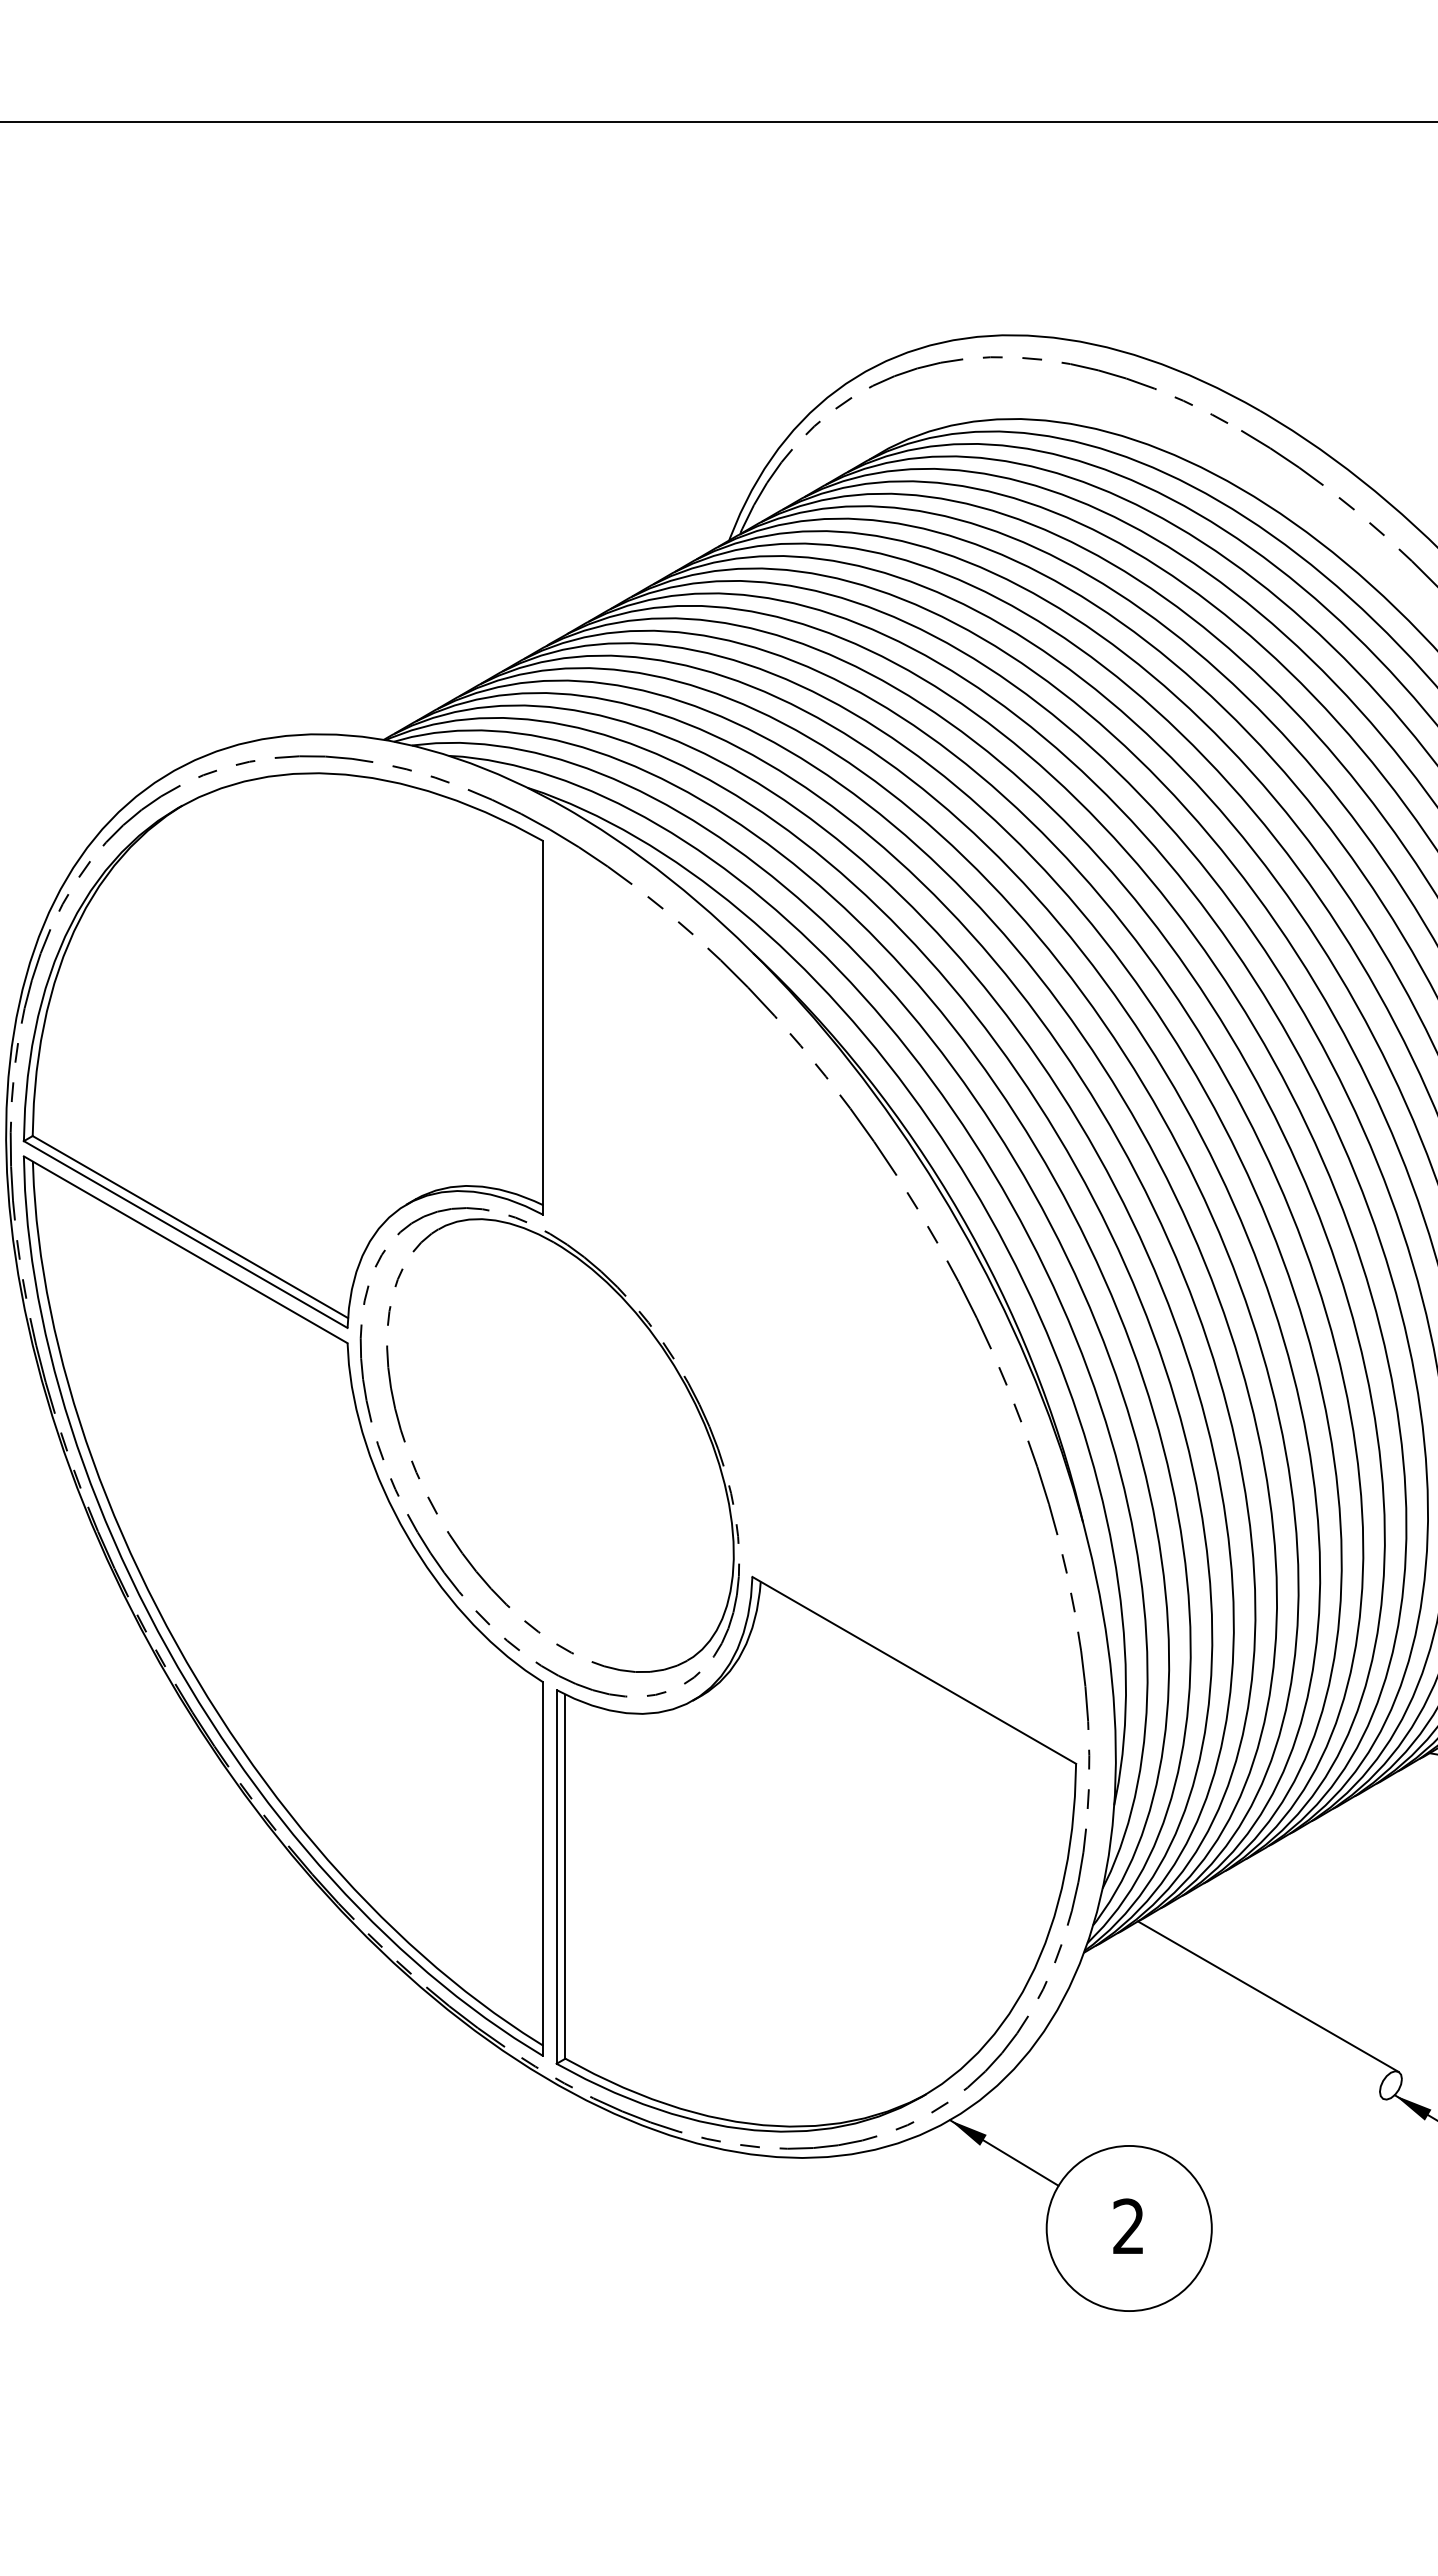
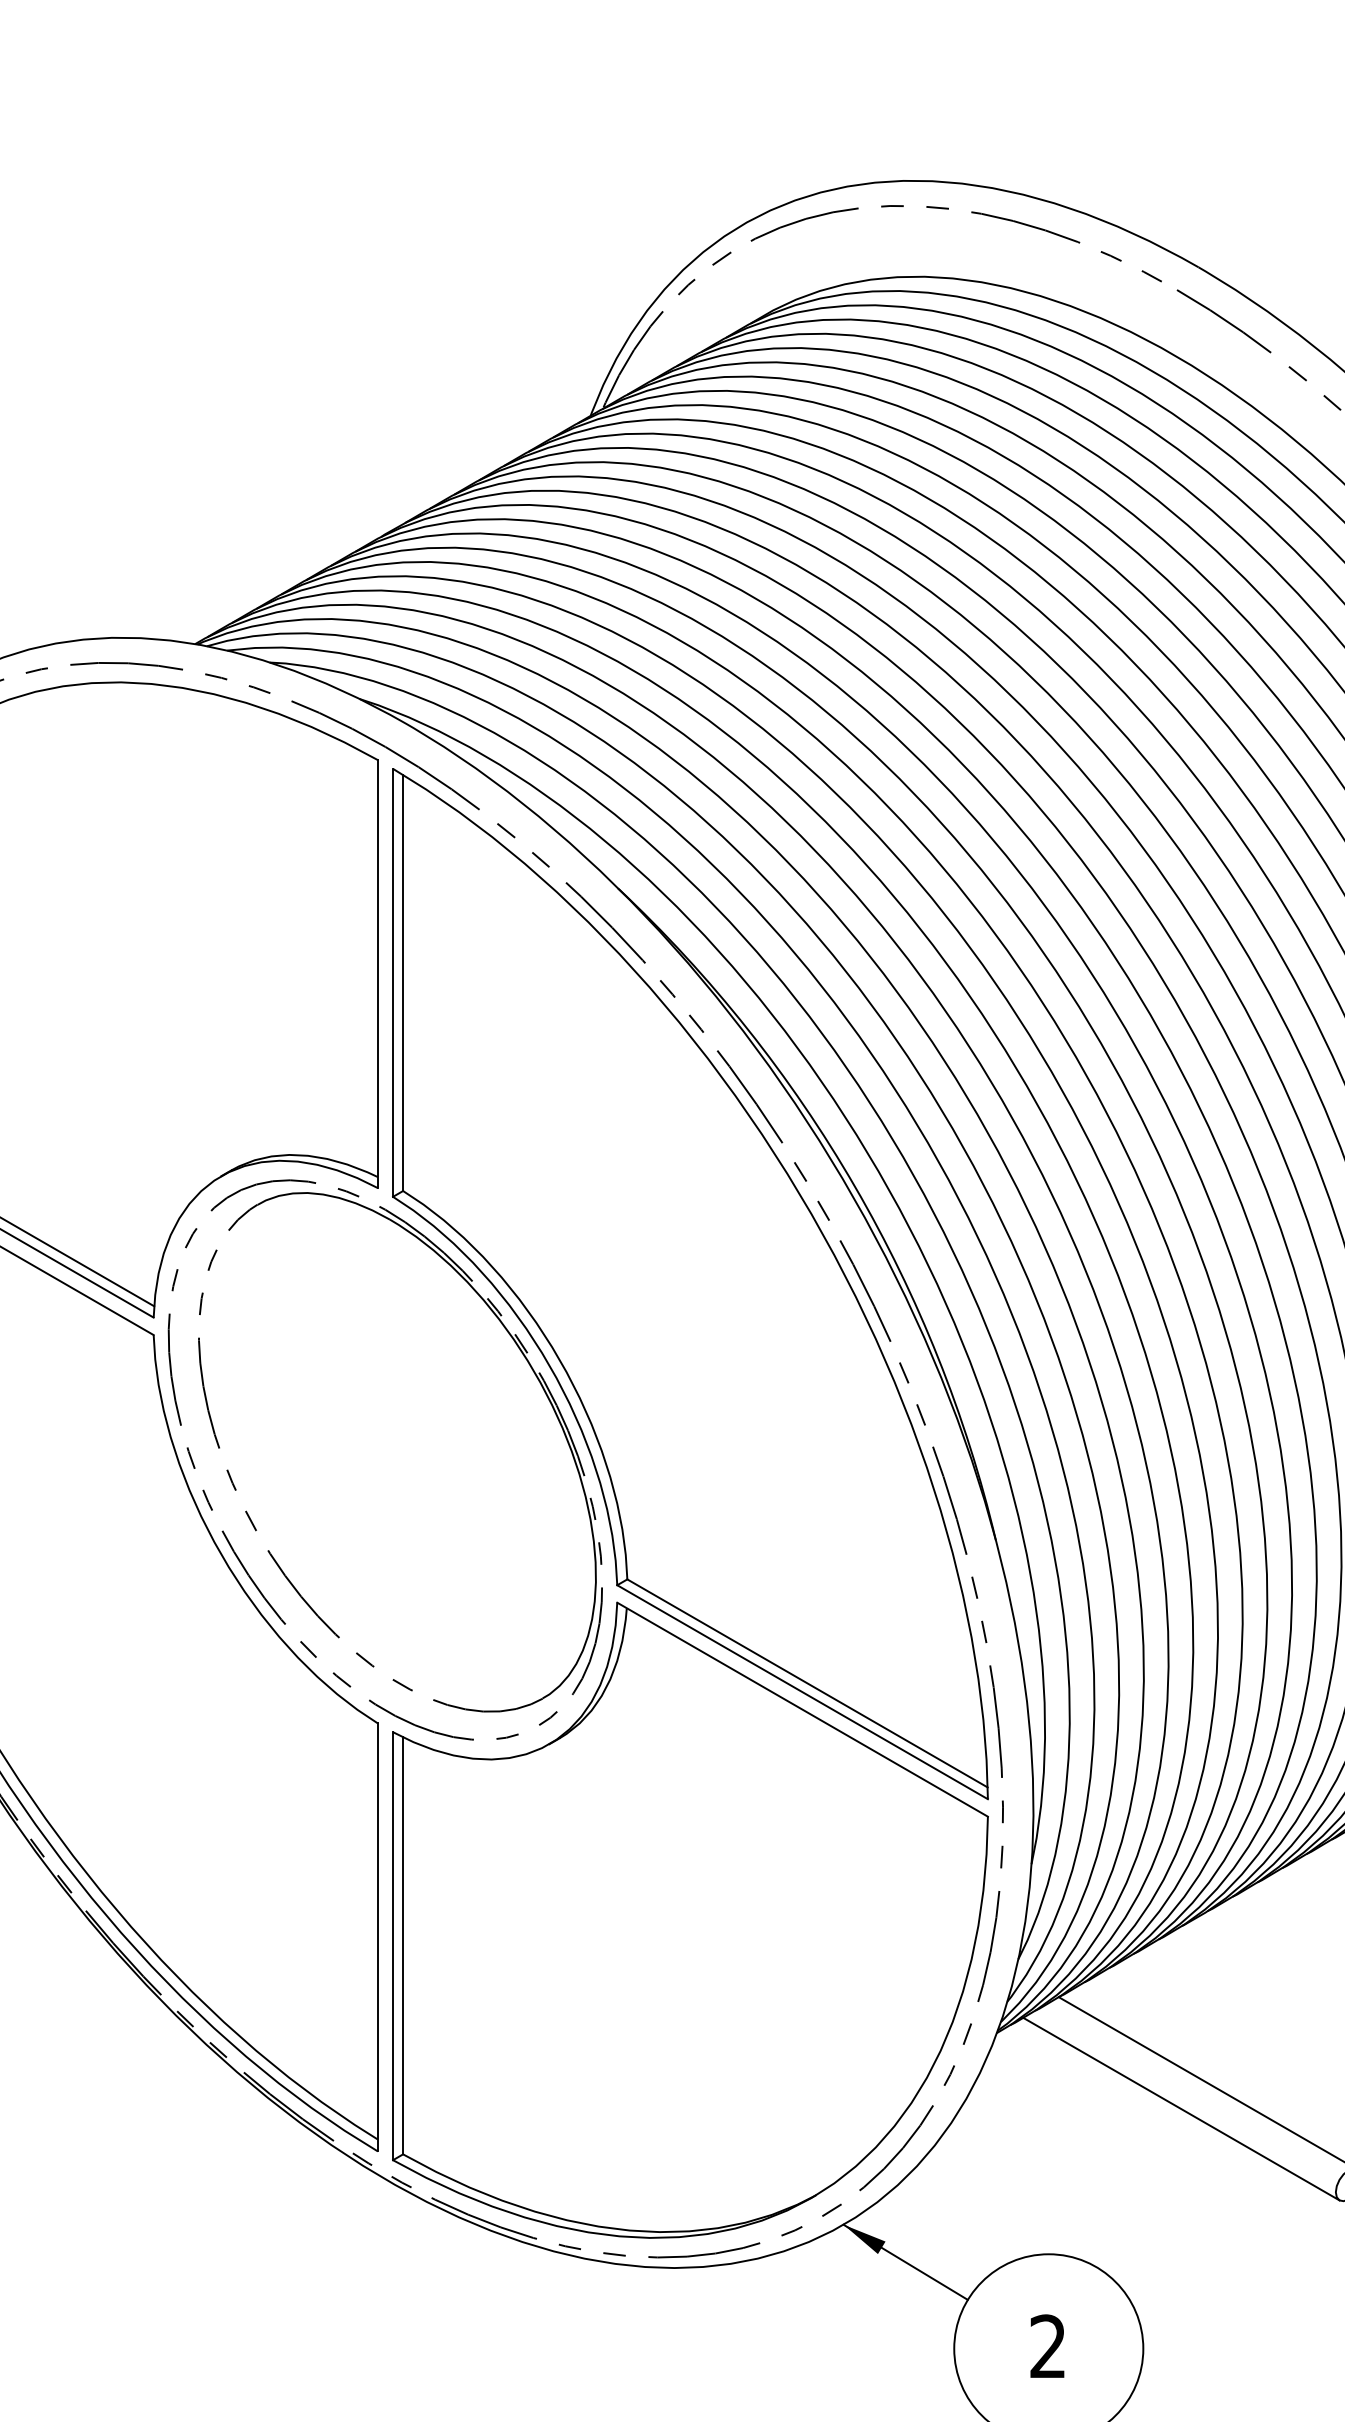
part: (816, 1298) -> (690, 1283), added
line: (1244, 2018) -> (1180, 2108), added

